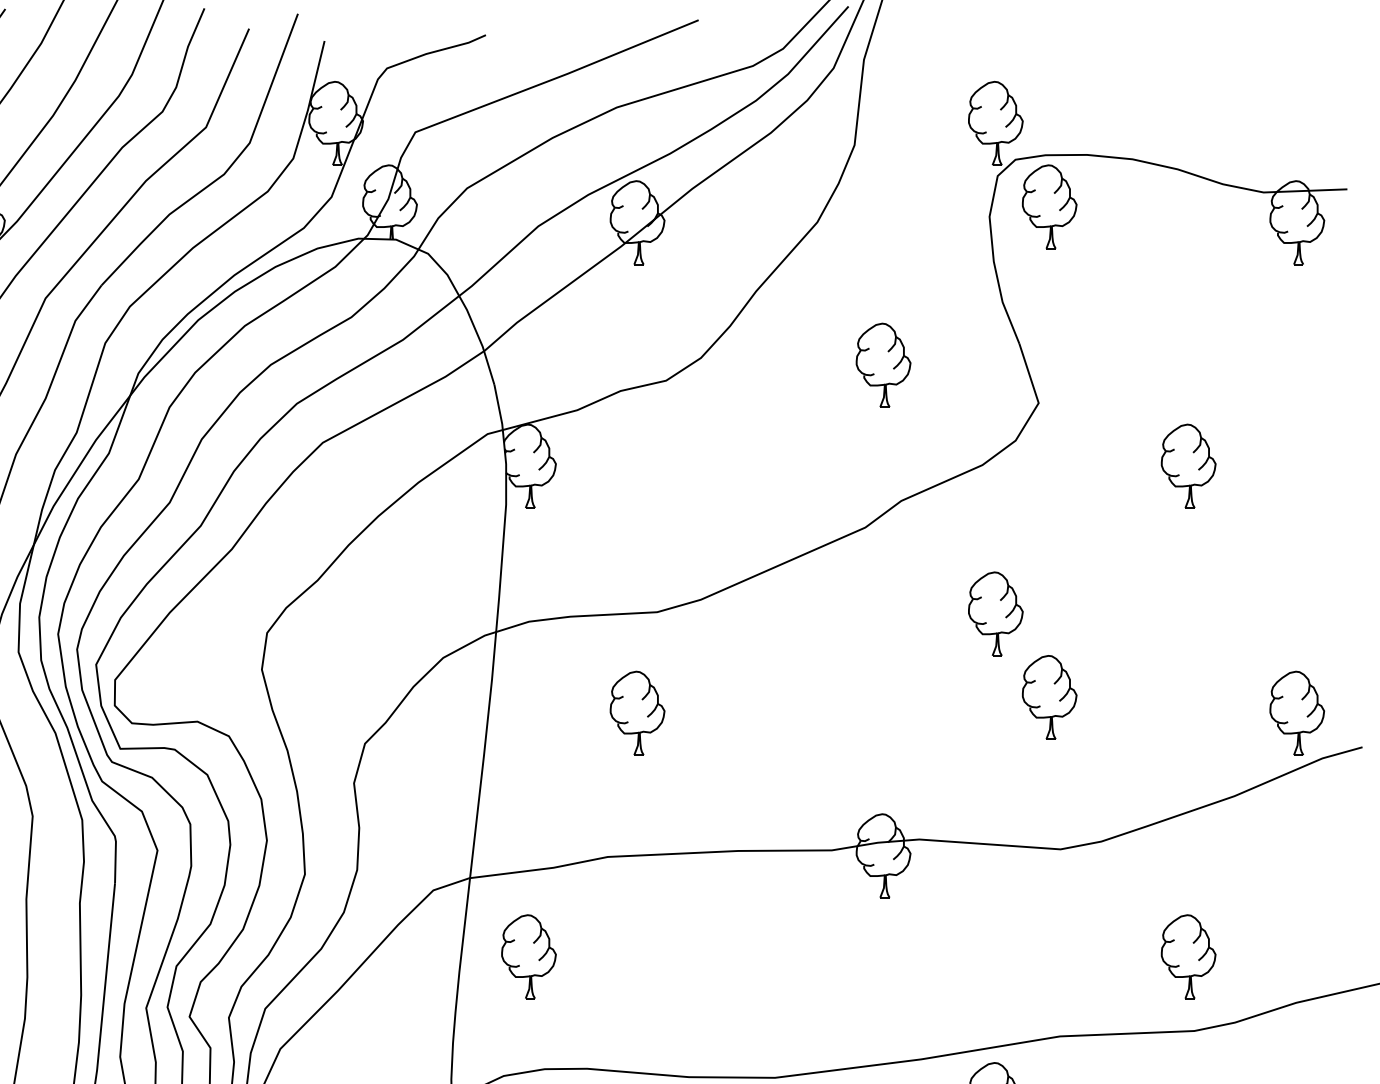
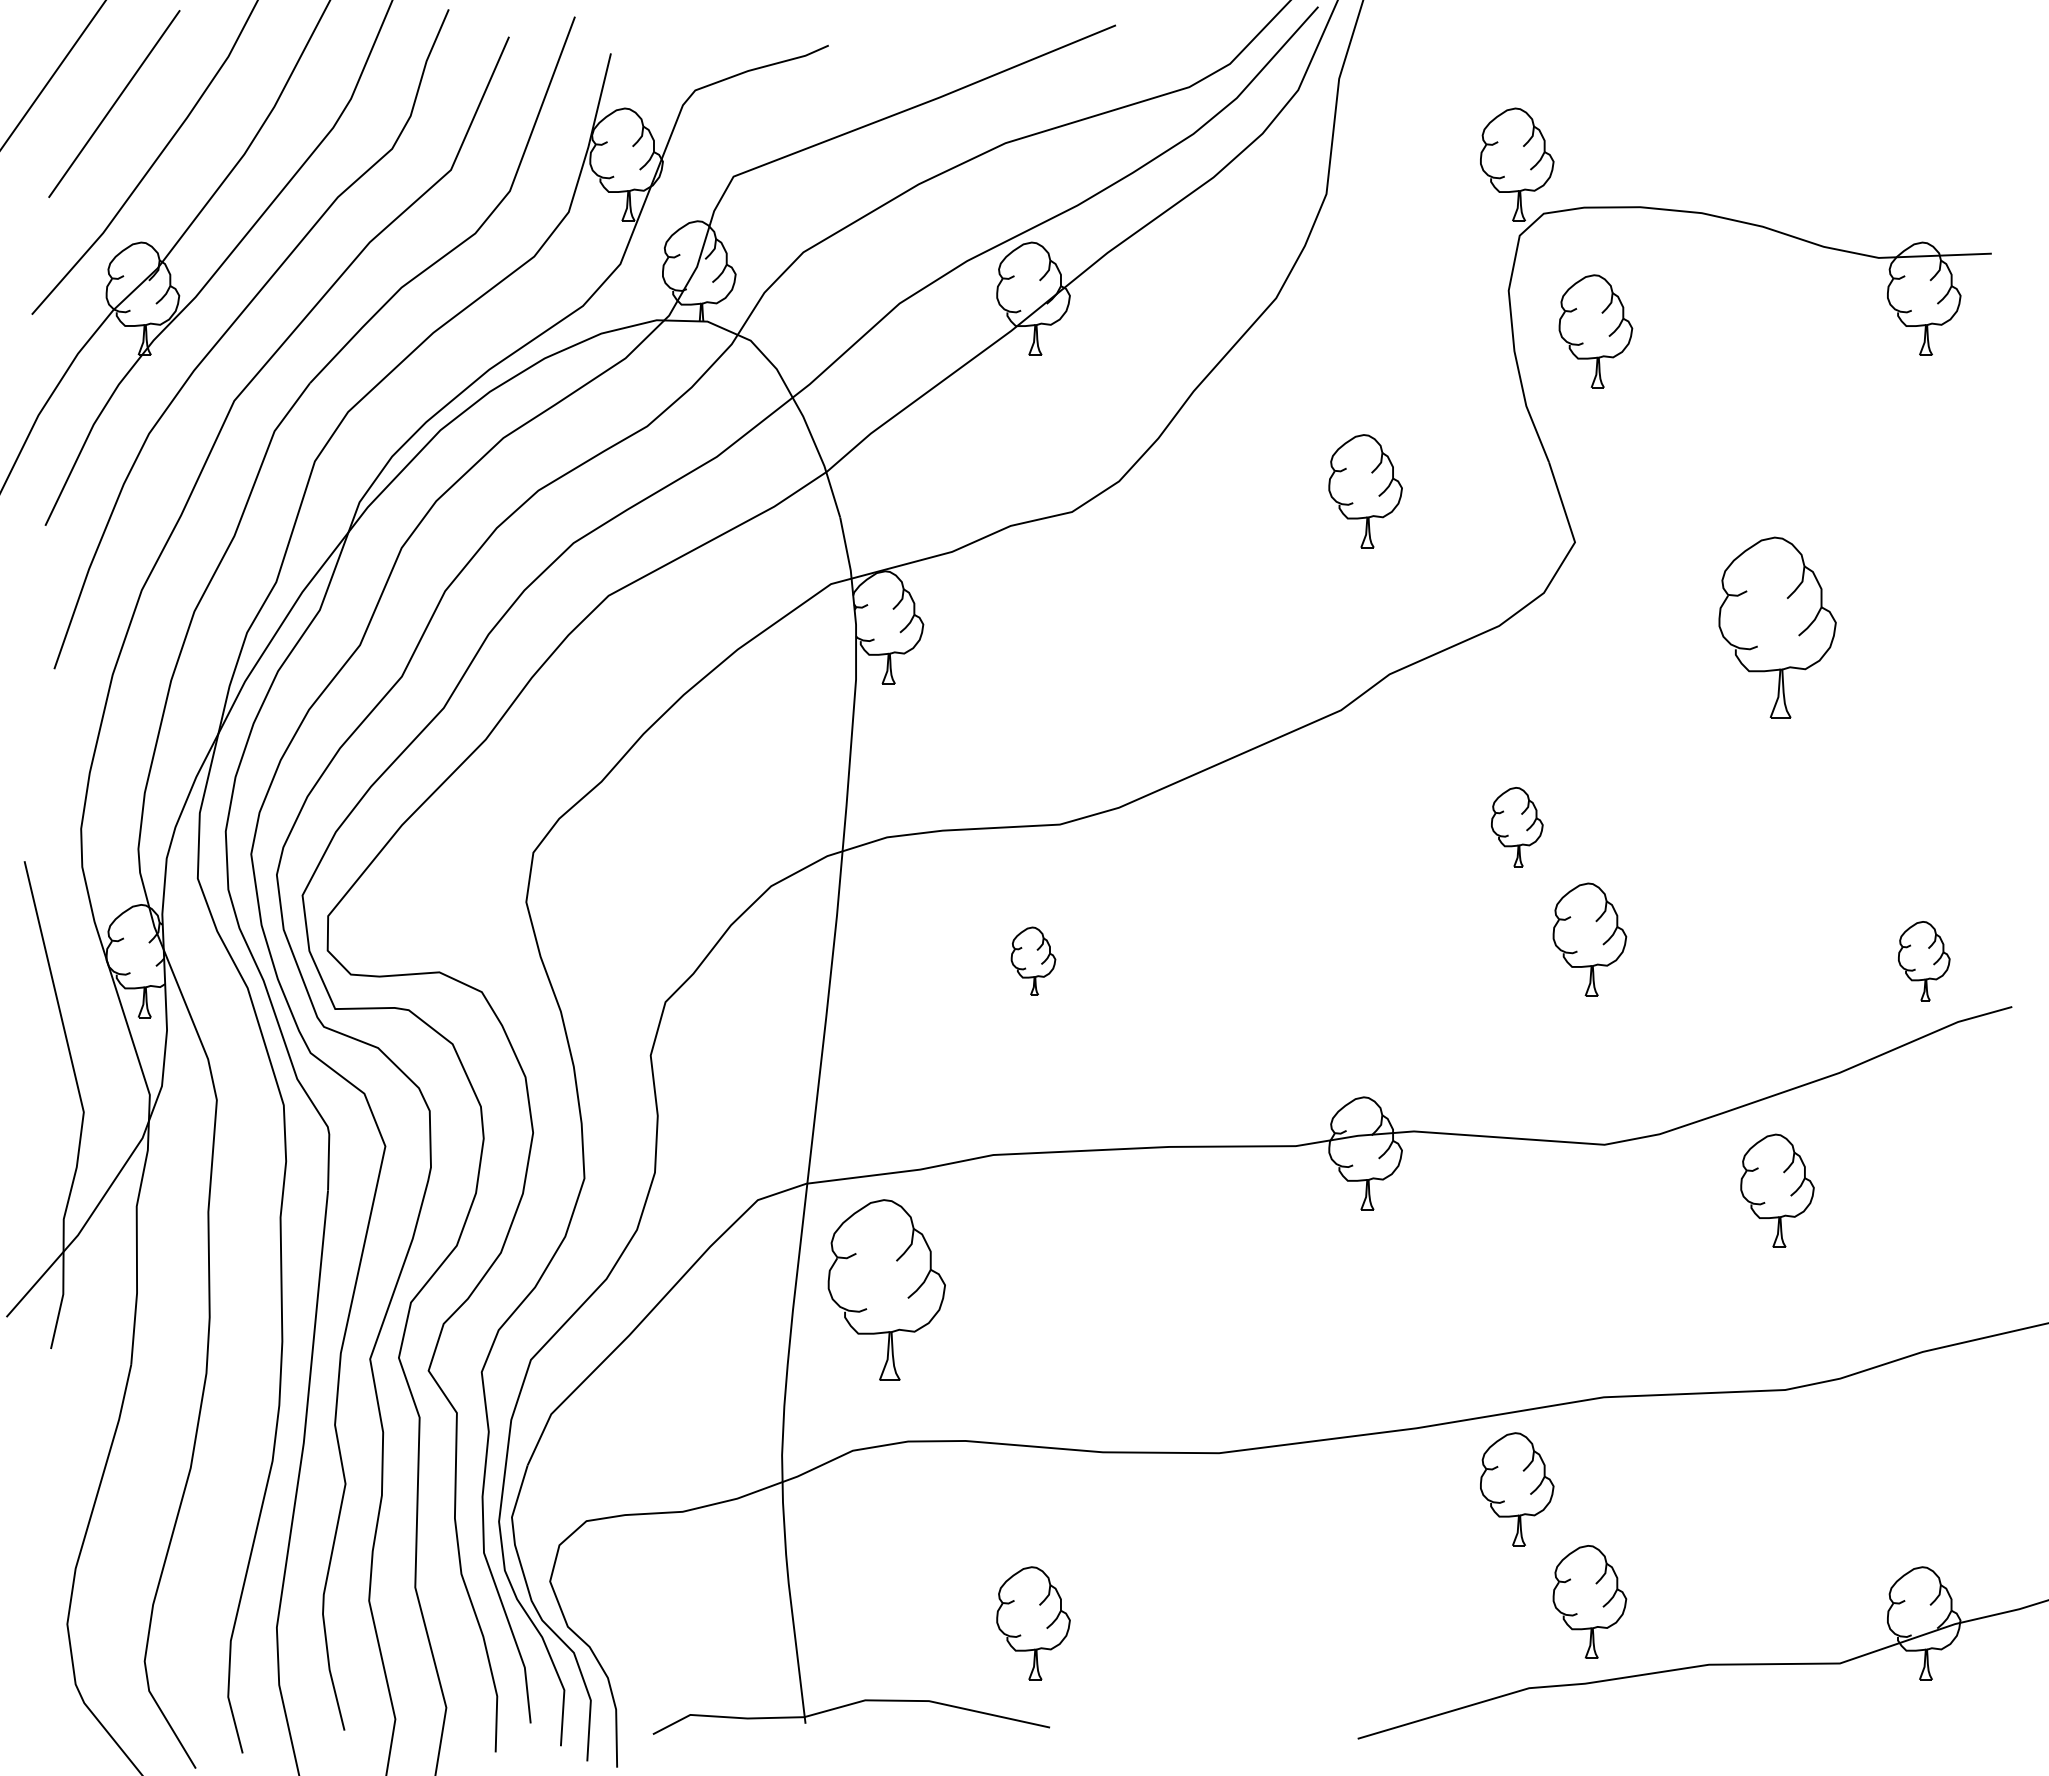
part: (1049, 206) -> (1595, 331), moved
part: (1188, 466) -> (1777, 627), size x1.6
part: (996, 614) -> (1517, 827), size x0.7
part: (637, 713) -> (1033, 961), size x0.6
part: (1297, 713) -> (1924, 961), size x0.7
part: (528, 956) -> (886, 1289), size x1.6
part: (1188, 956) -> (1777, 1190), moved

